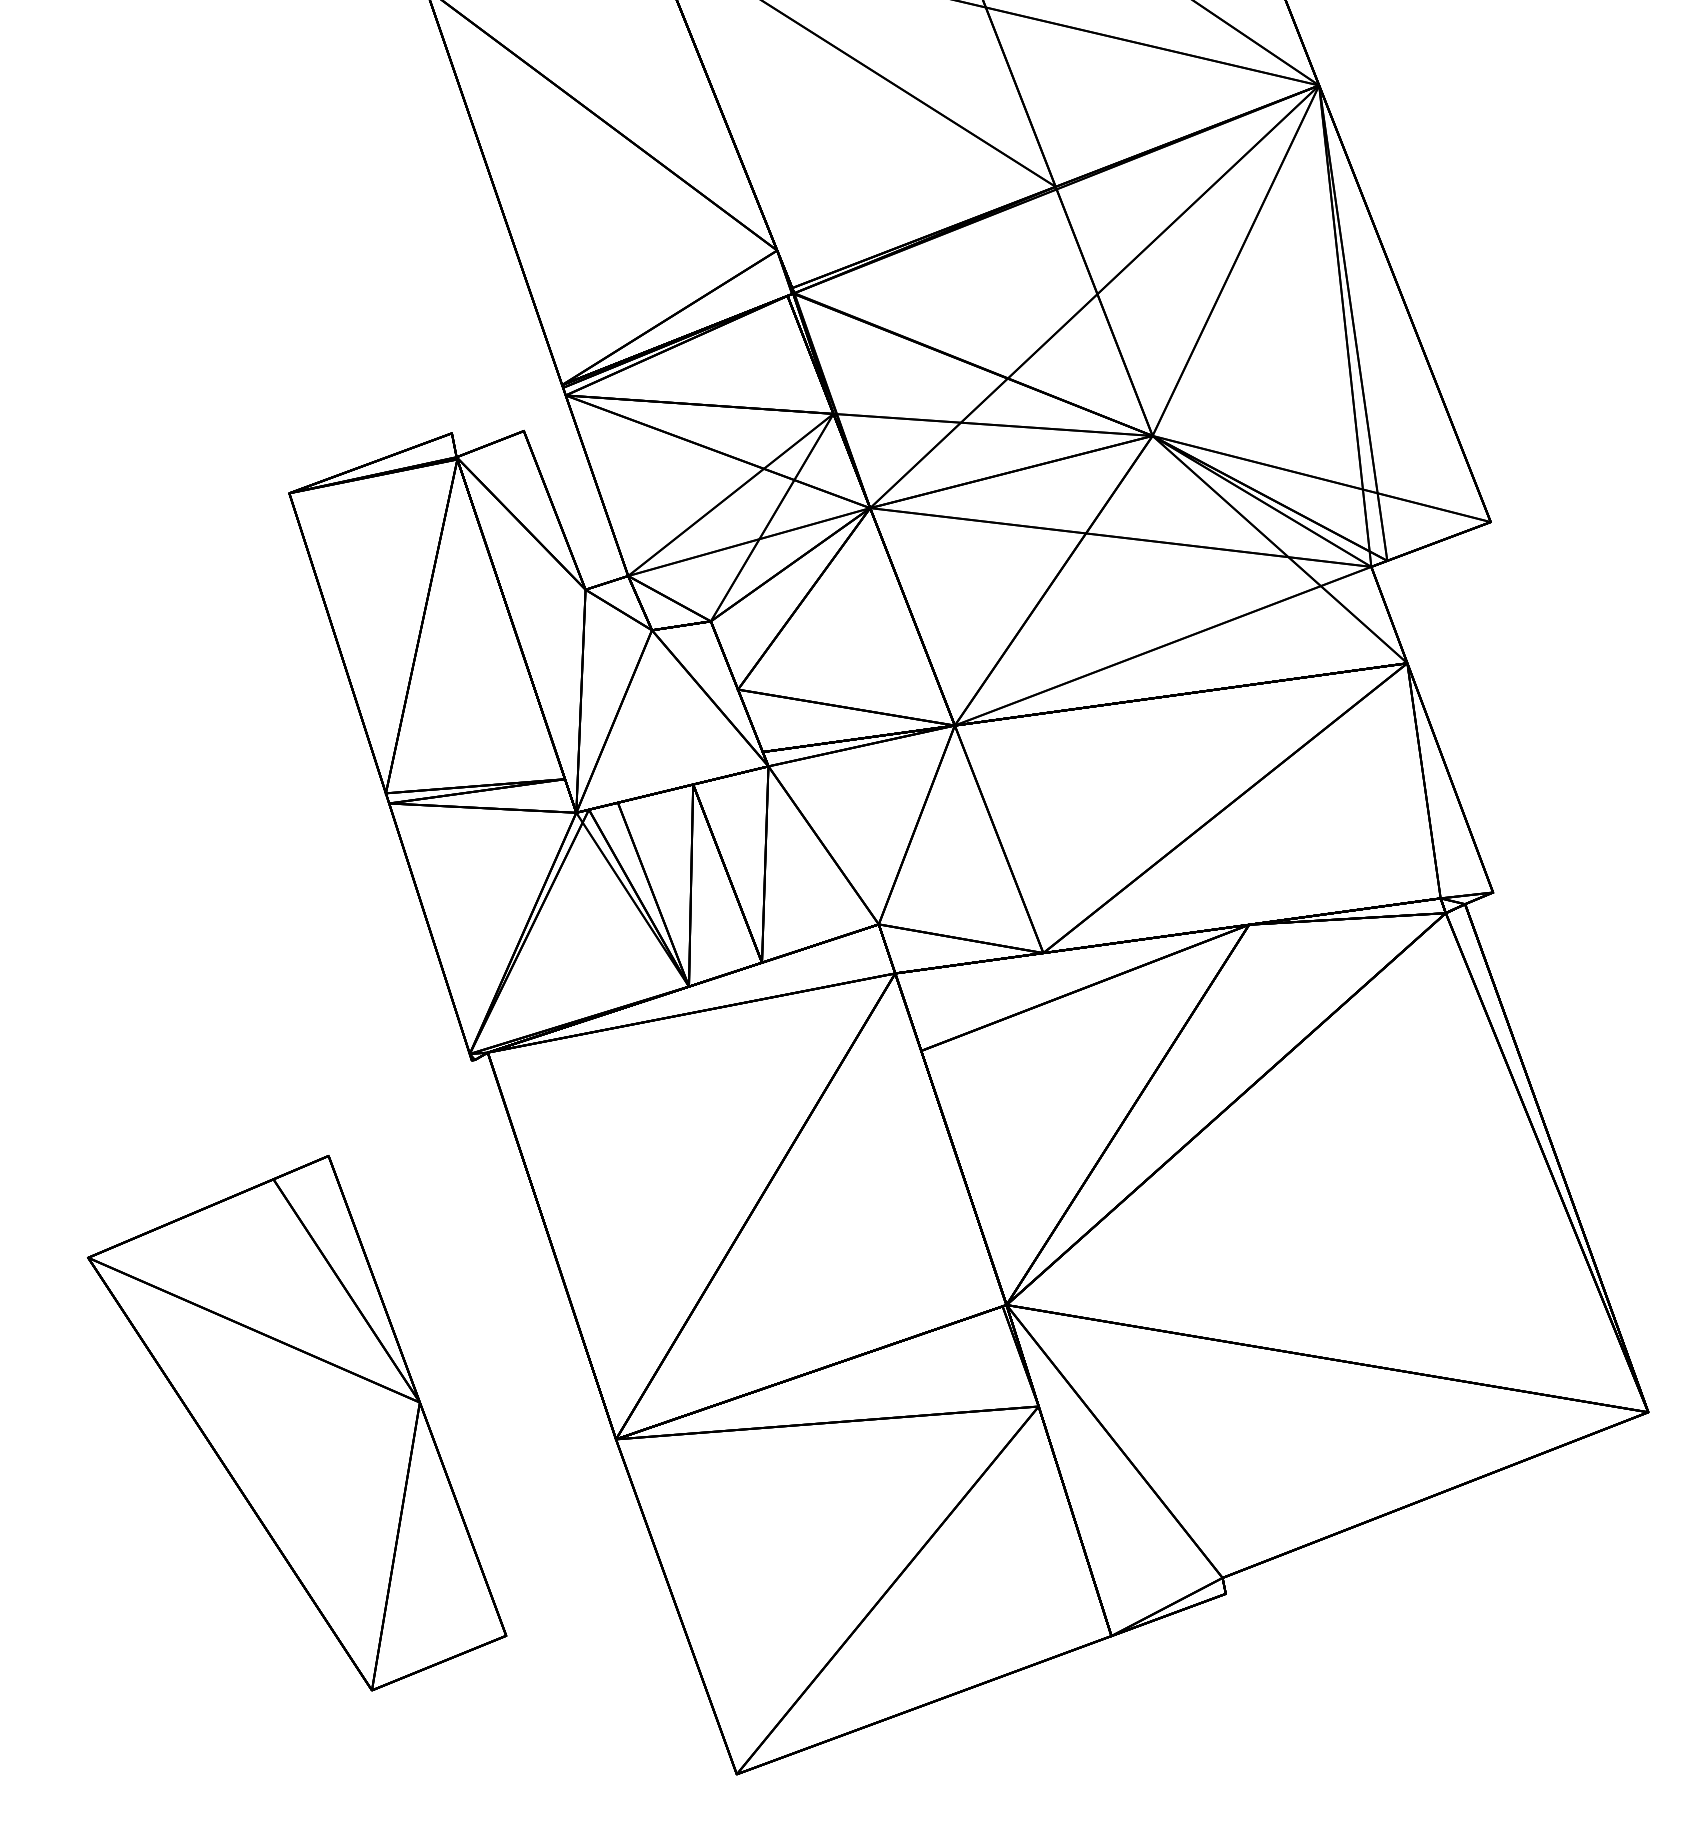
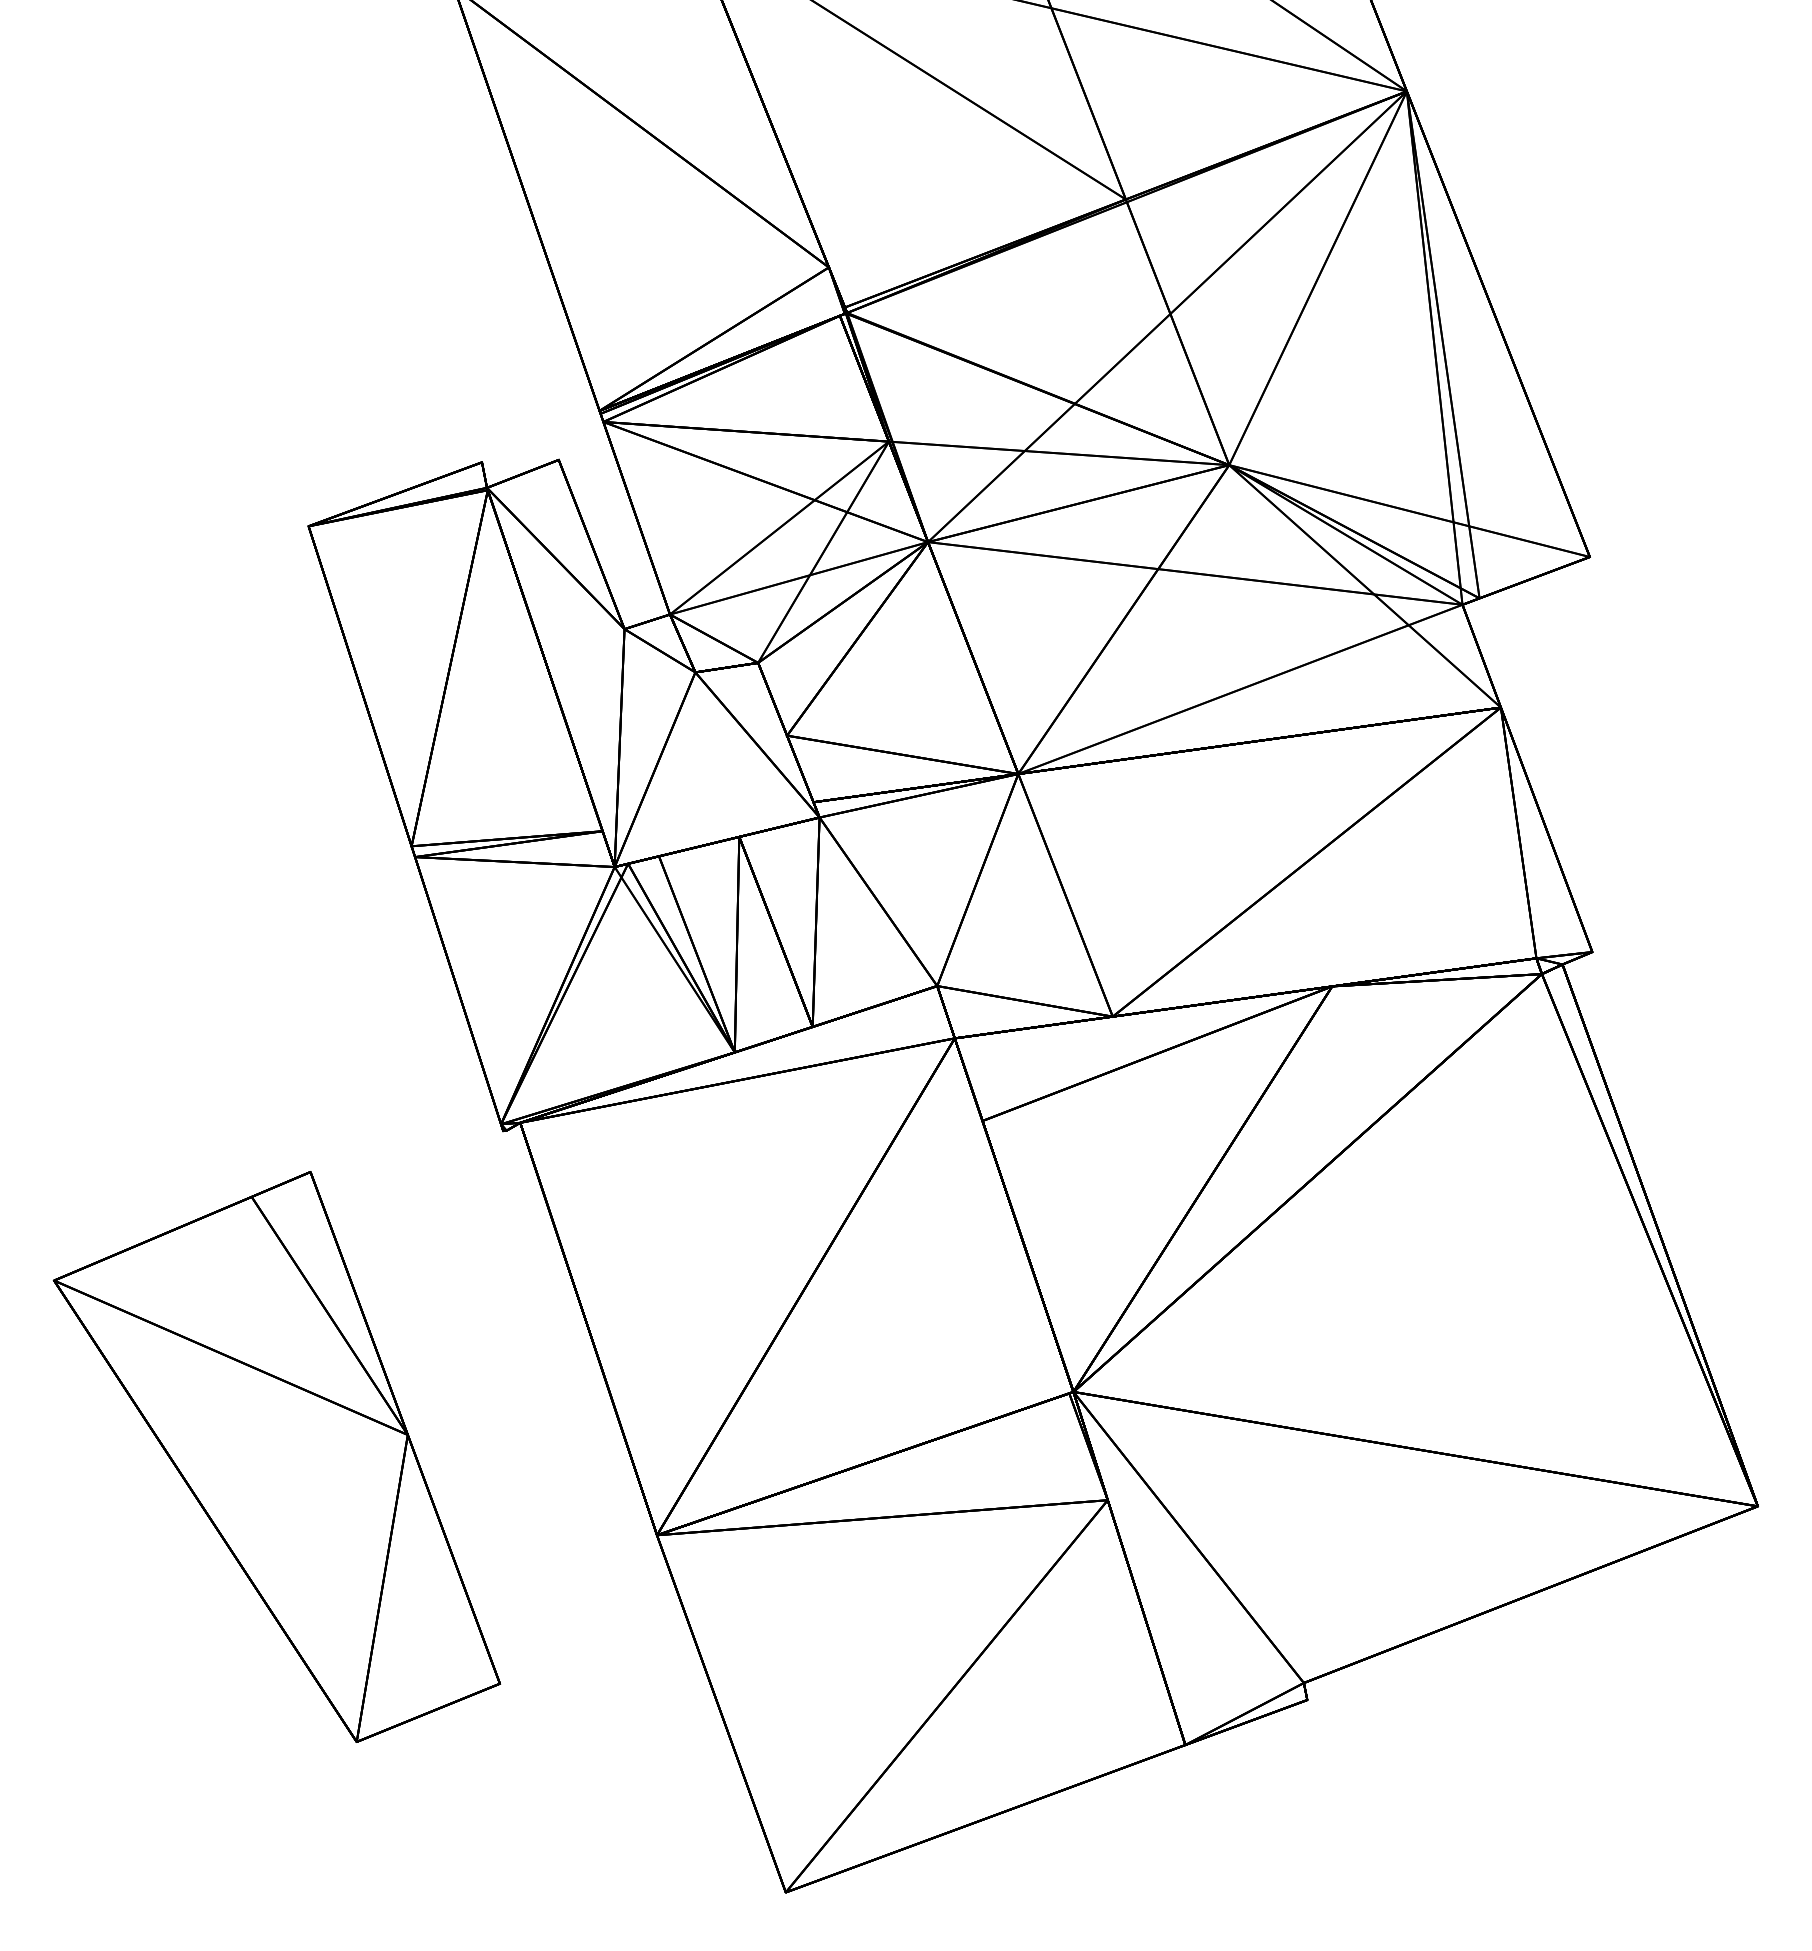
part: (296, 1422) -> (276, 1456), moved

